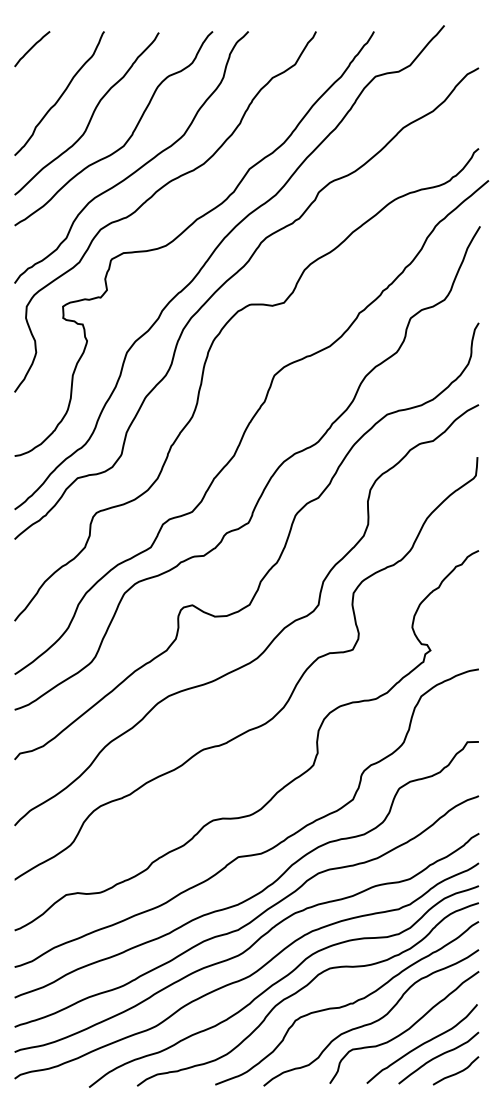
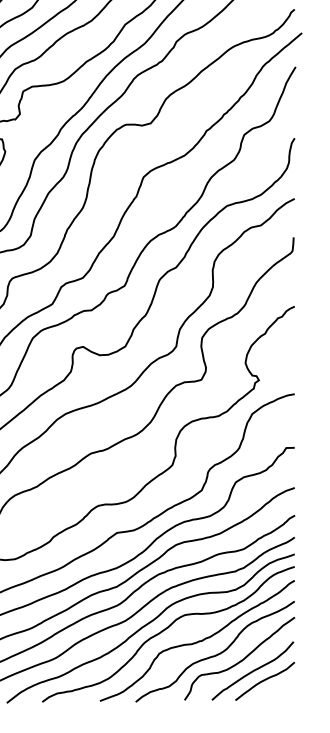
curve: (456, 1072) -> (278, 692), removed

